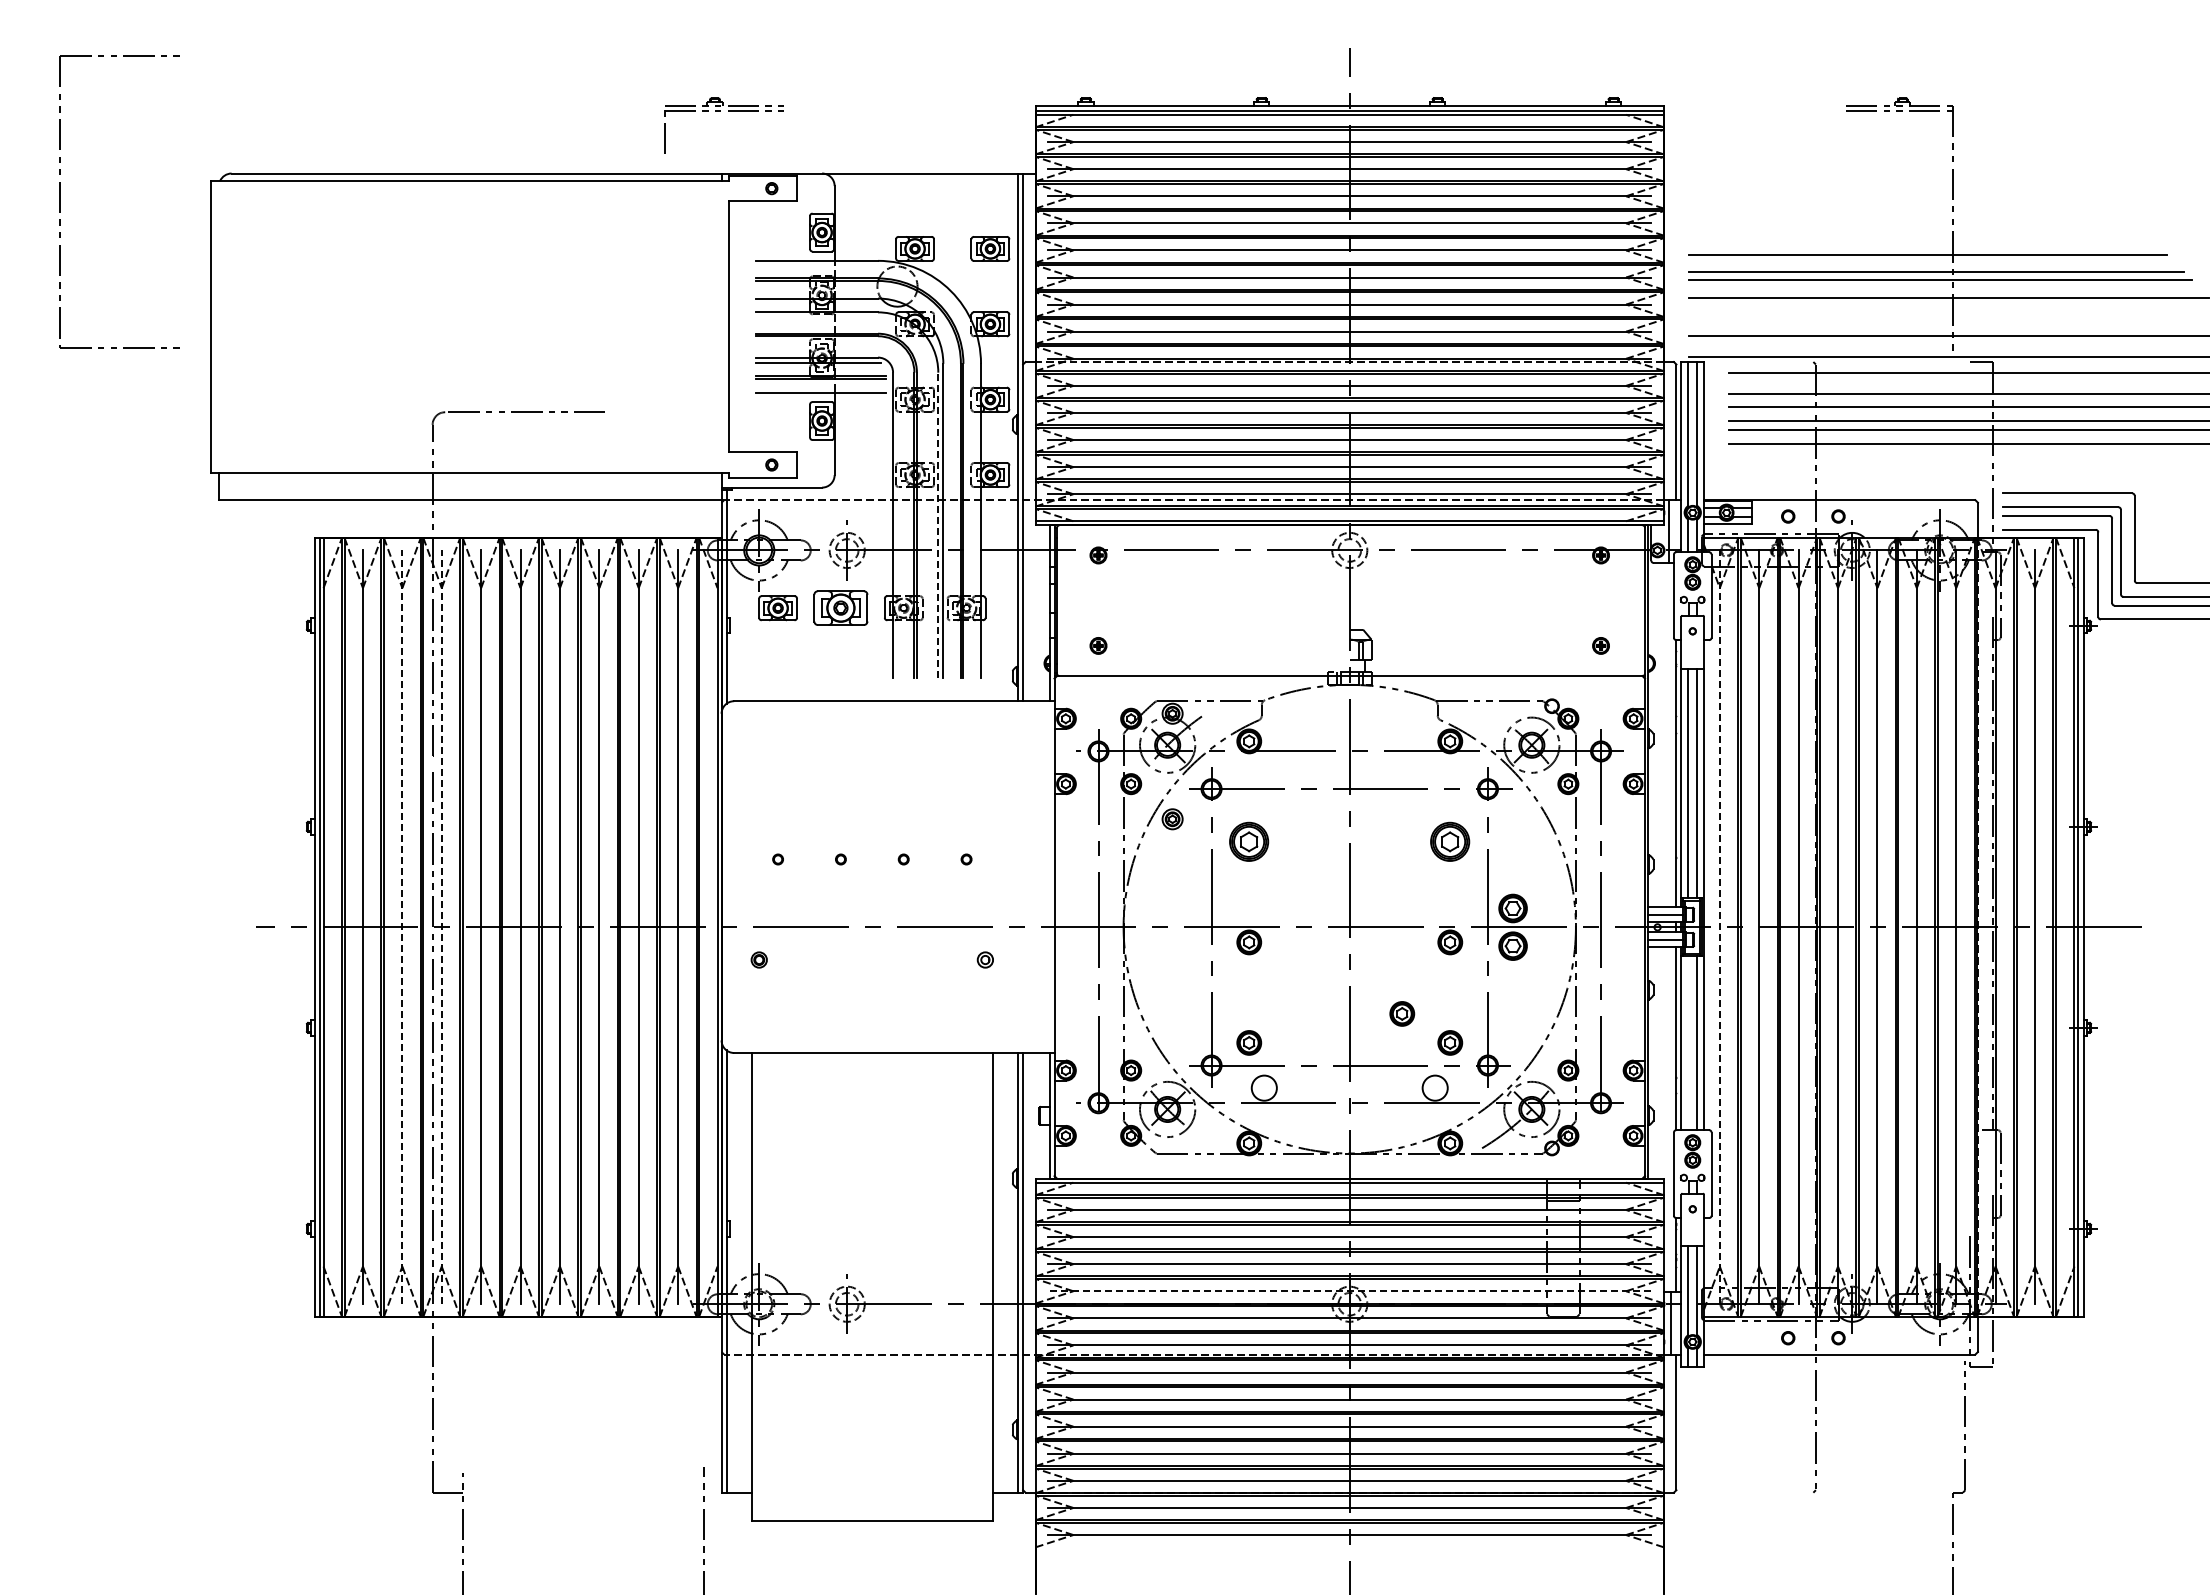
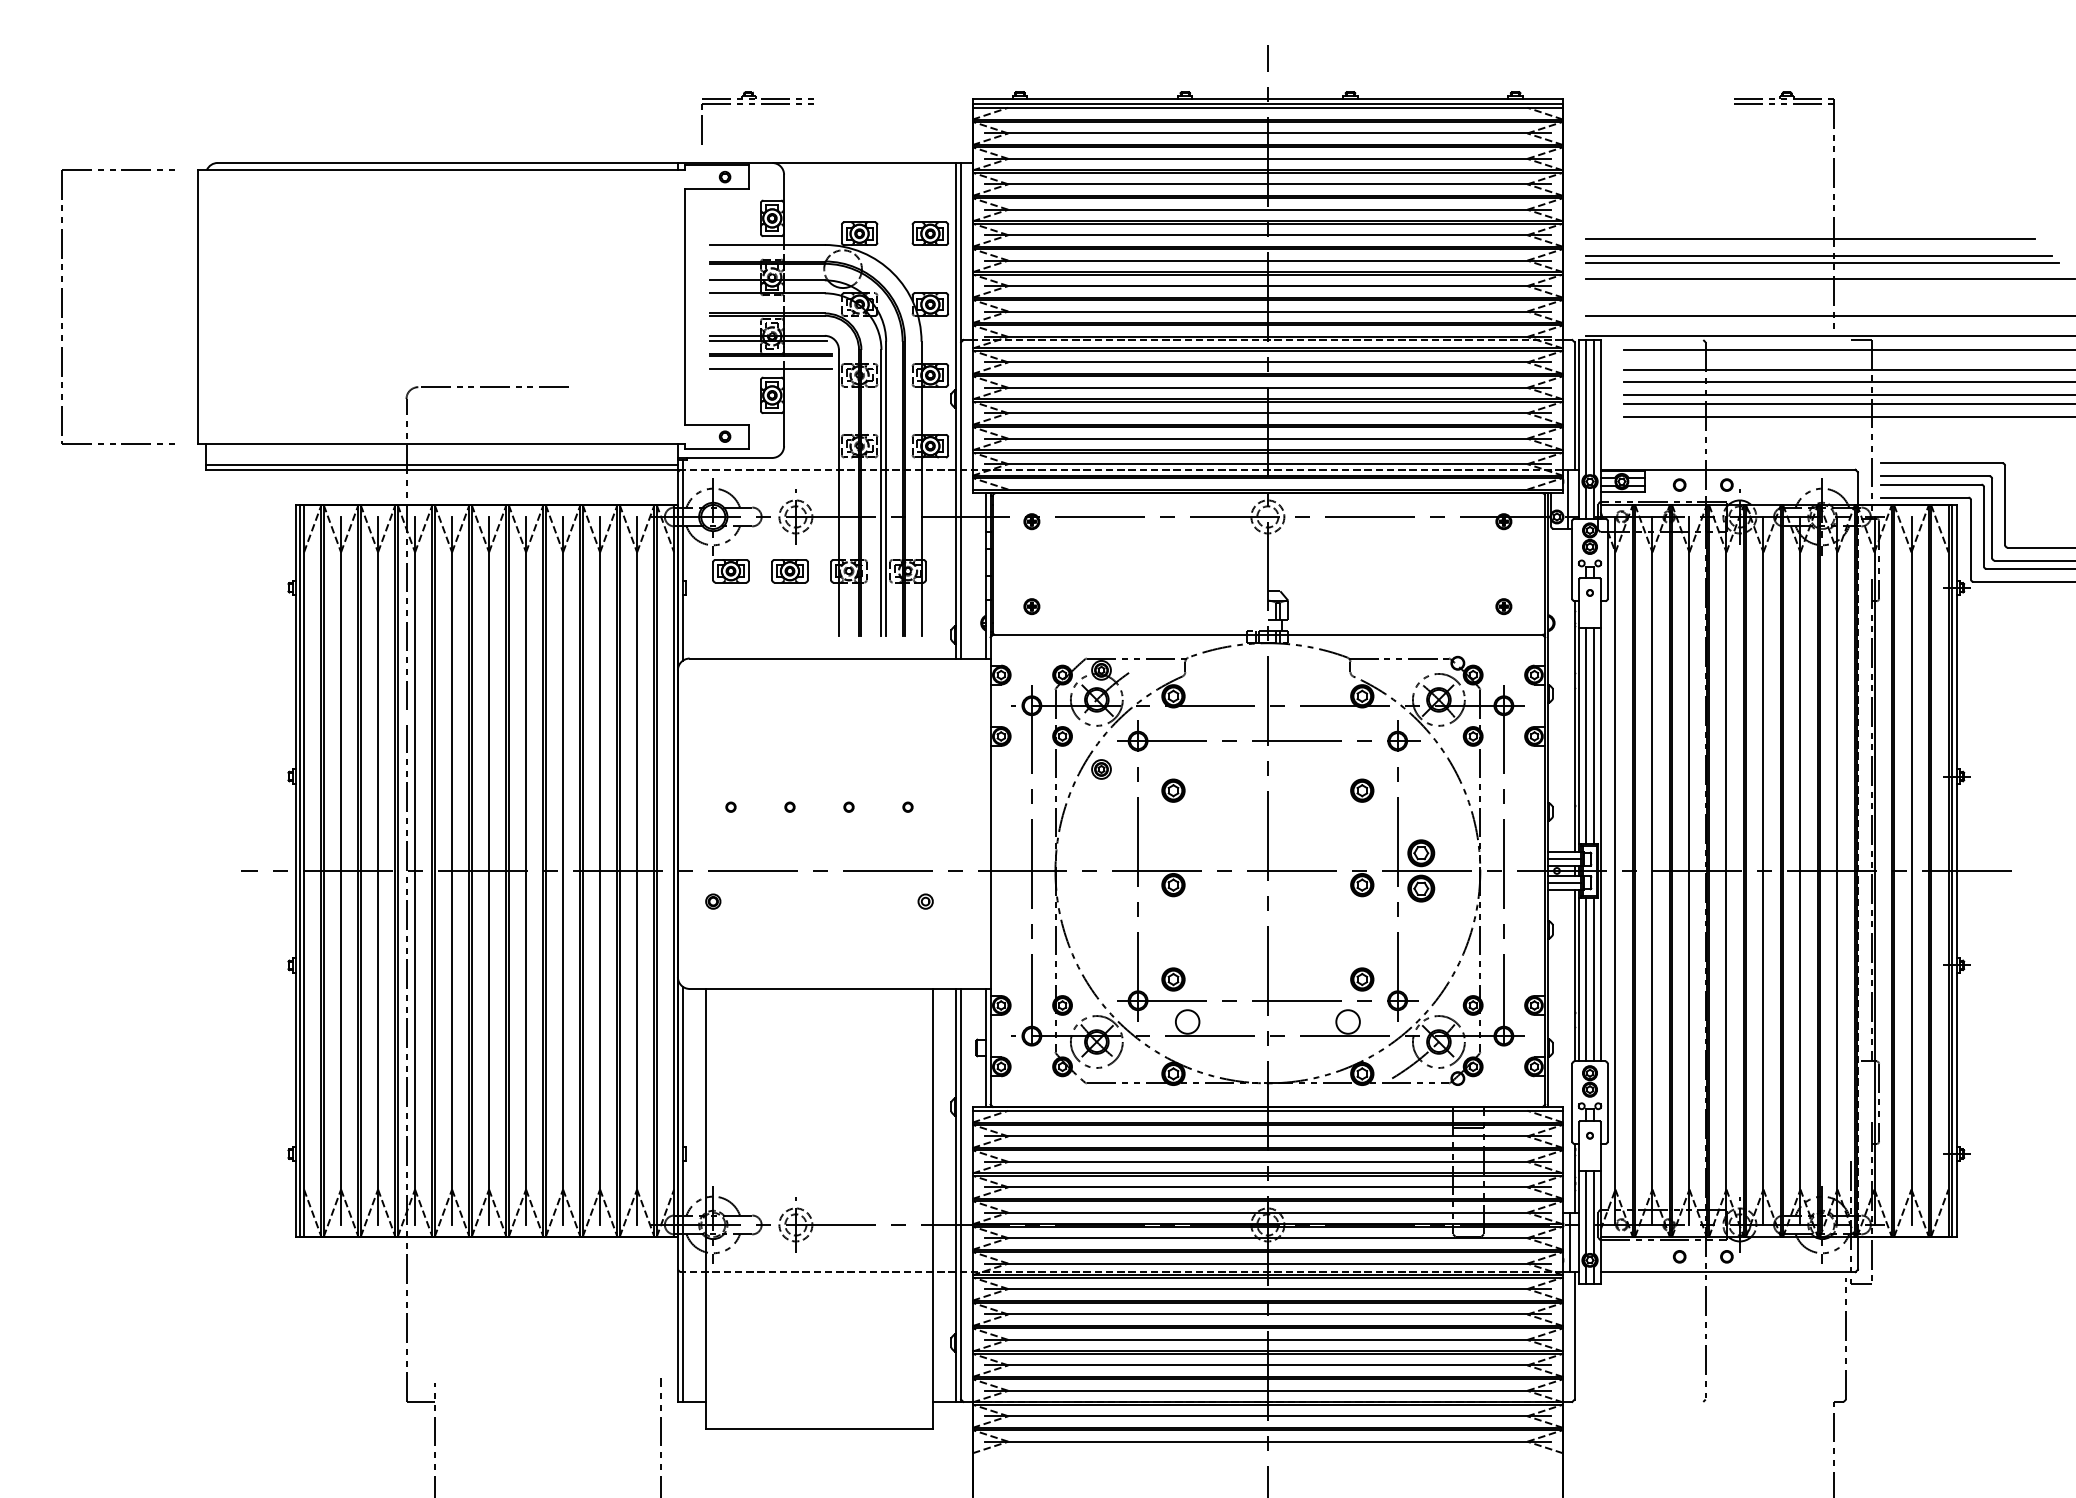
part: (720, 111) -> (753, 104), moved
part: (60, 201) -> (62, 306), moved
line: (470, 495) -> (442, 465), added
line: (938, 525) -> (881, 493), dashed -> solid
part: (840, 608) -> (789, 571), size x0.71
part: (1249, 841) -> (1173, 790), size x0.62
part: (1450, 841) -> (1362, 790), size x0.62
line: (402, 927) -> (378, 871), dashed -> solid
line: (441, 927) -> (414, 871), dashed -> solid
line: (1719, 927) -> (1615, 871), dashed -> solid
part: (1402, 1013) -> (1317, 951), removed
line: (1688, 1043) -> (1586, 980), added
line: (1349, 1291) -> (1267, 1212), dashed -> solid

